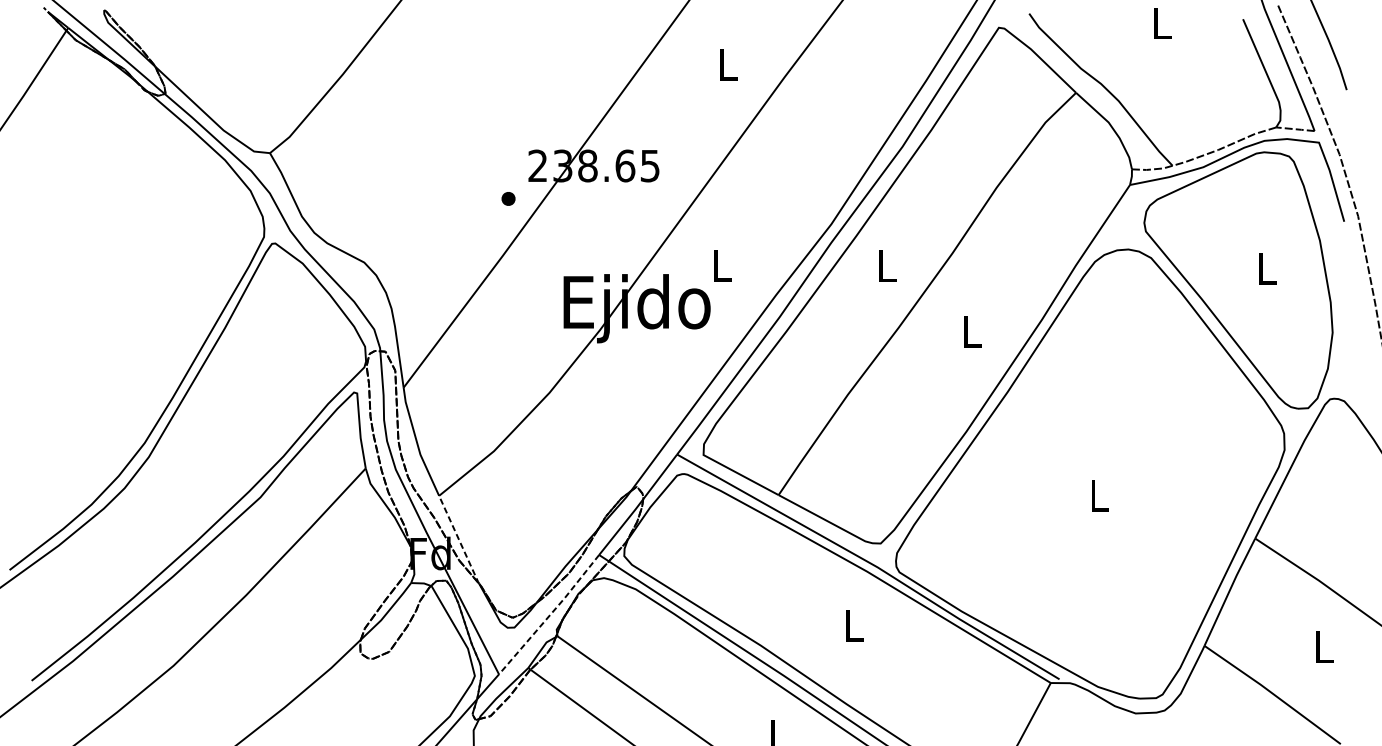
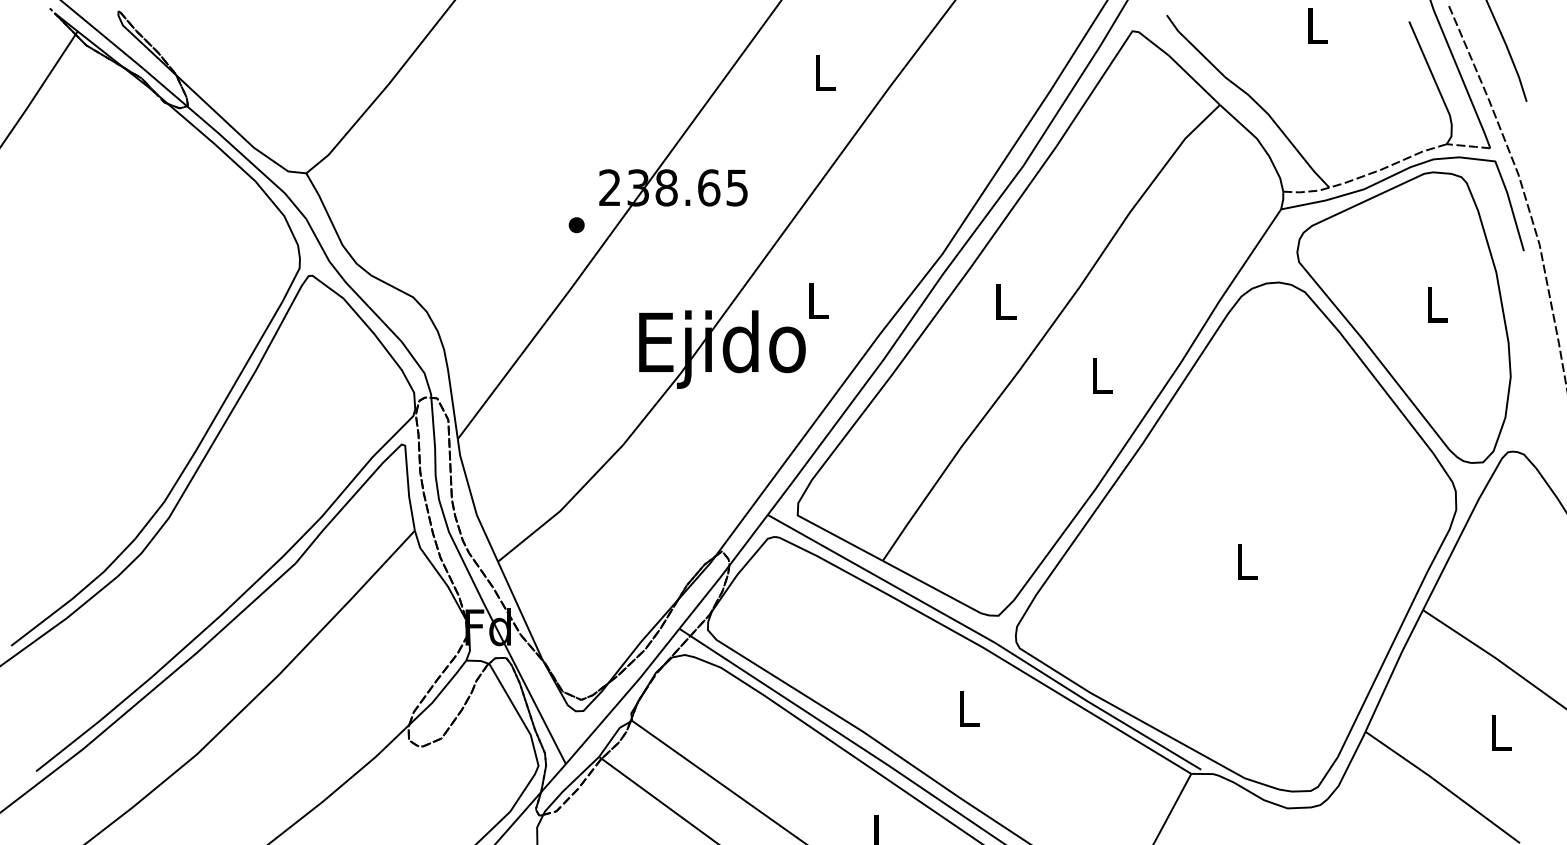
line: (458, 539) -> (520, 611), dashed -> solid
line: (549, 614) -> (623, 696), dashed -> solid

